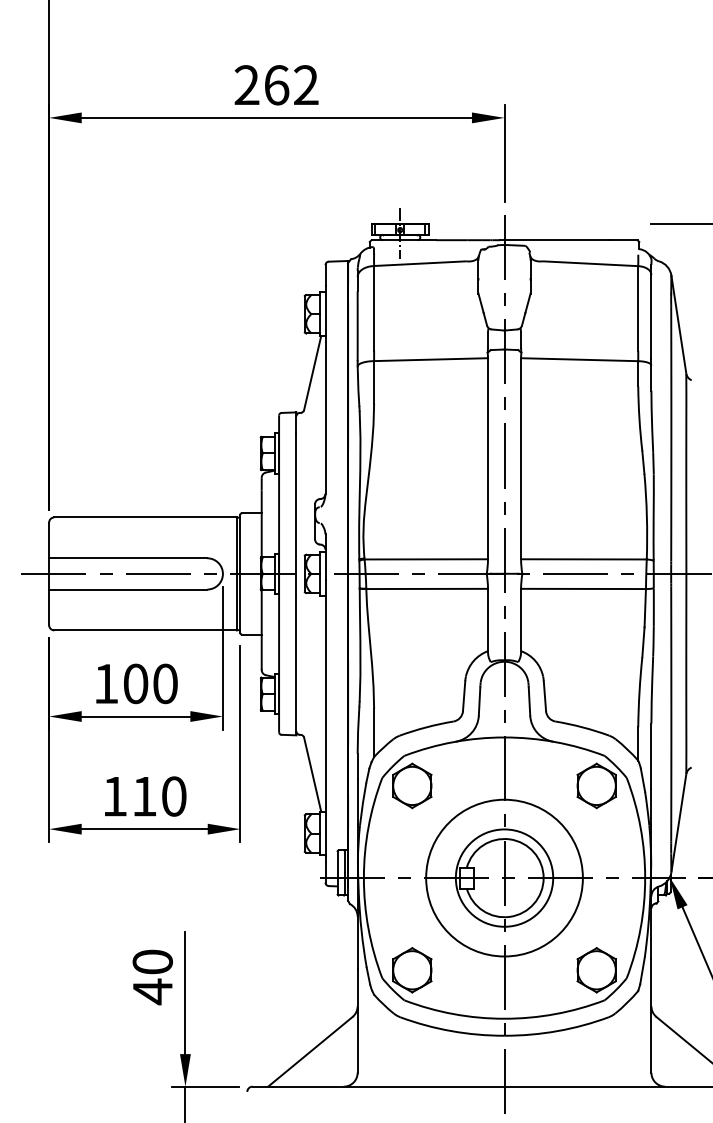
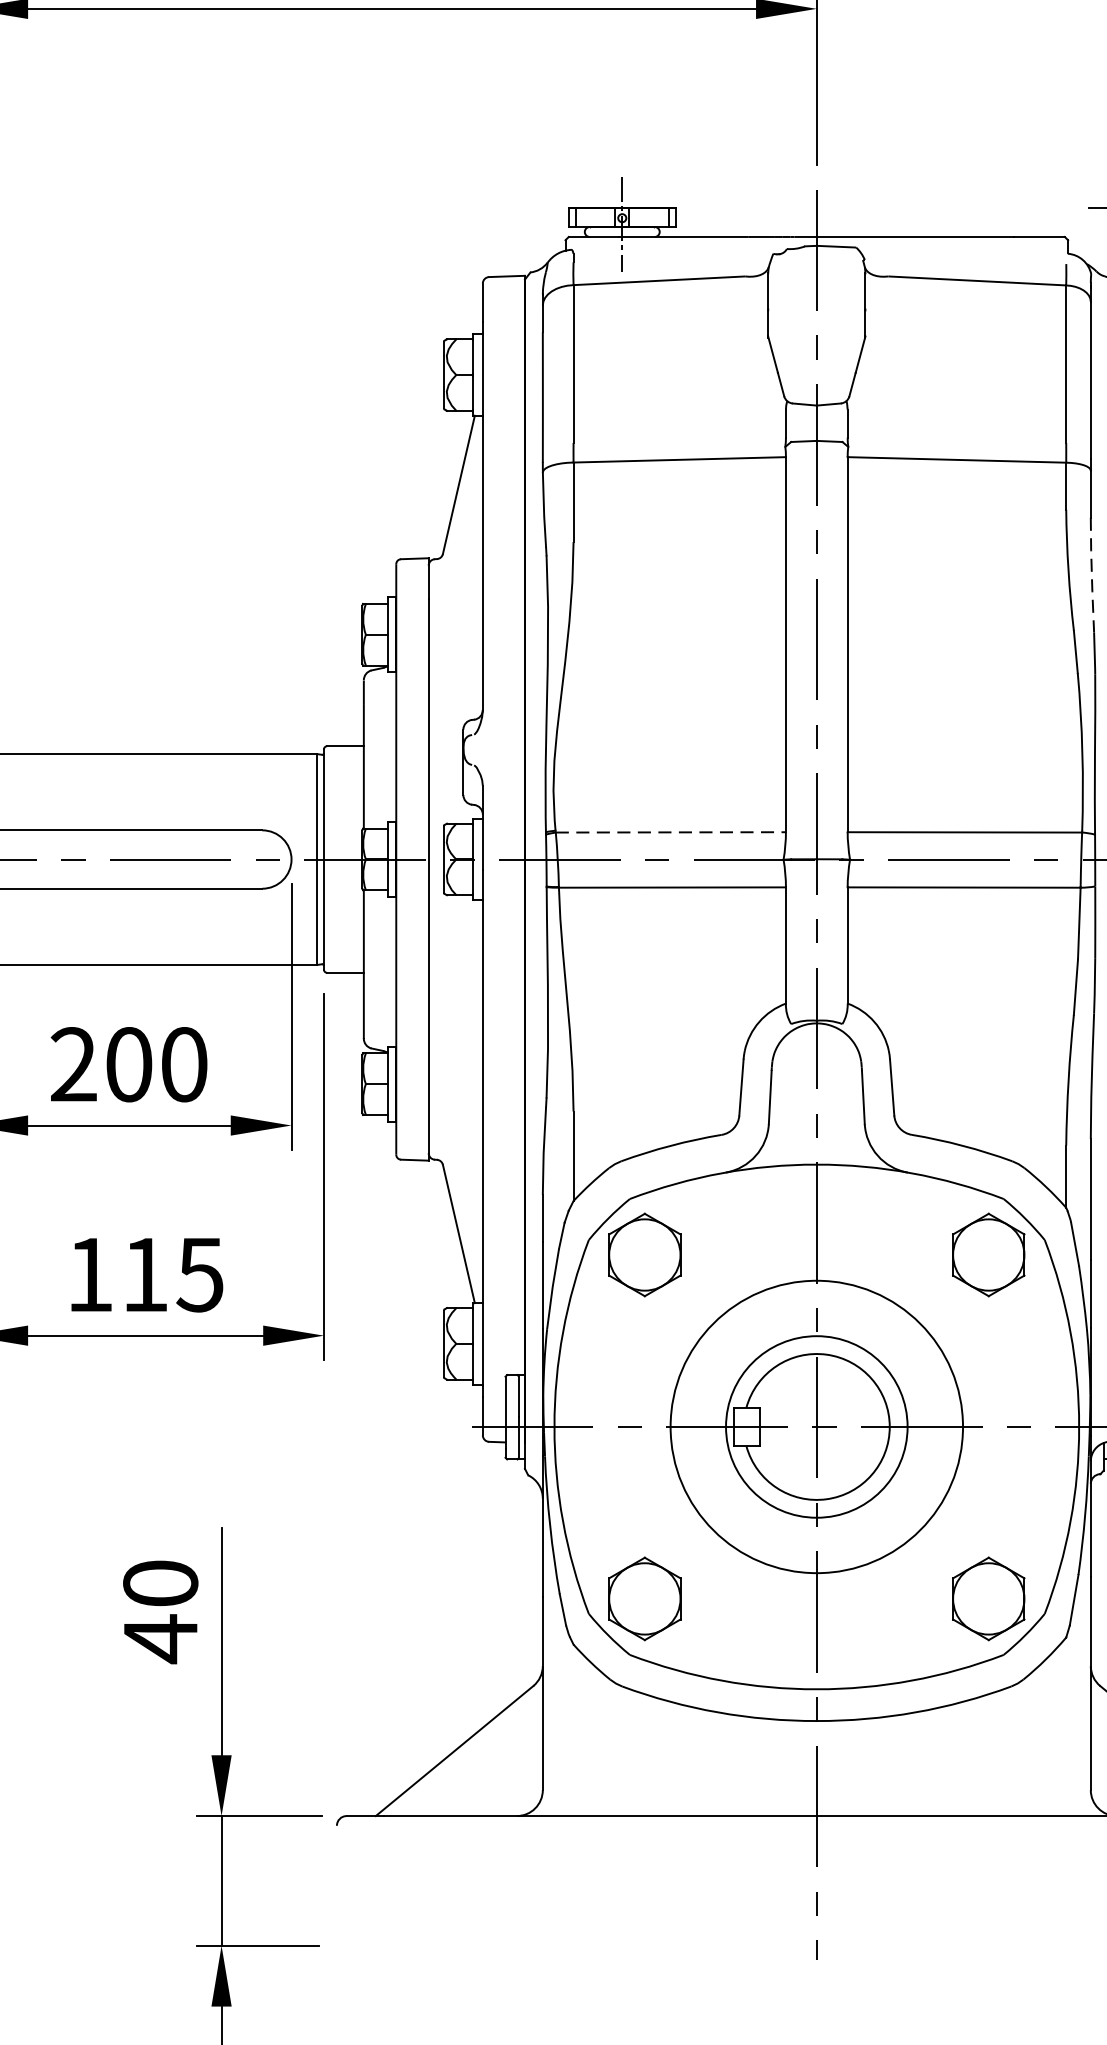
line: (652, 422) -> (1092, 577), solid -> dashed
line: (426, 559) -> (671, 832), solid -> dashed
text: (106, 683) -> (74, 1063), 100 -> 200
text: (173, 796) -> (199, 1274), 110 -> 115

